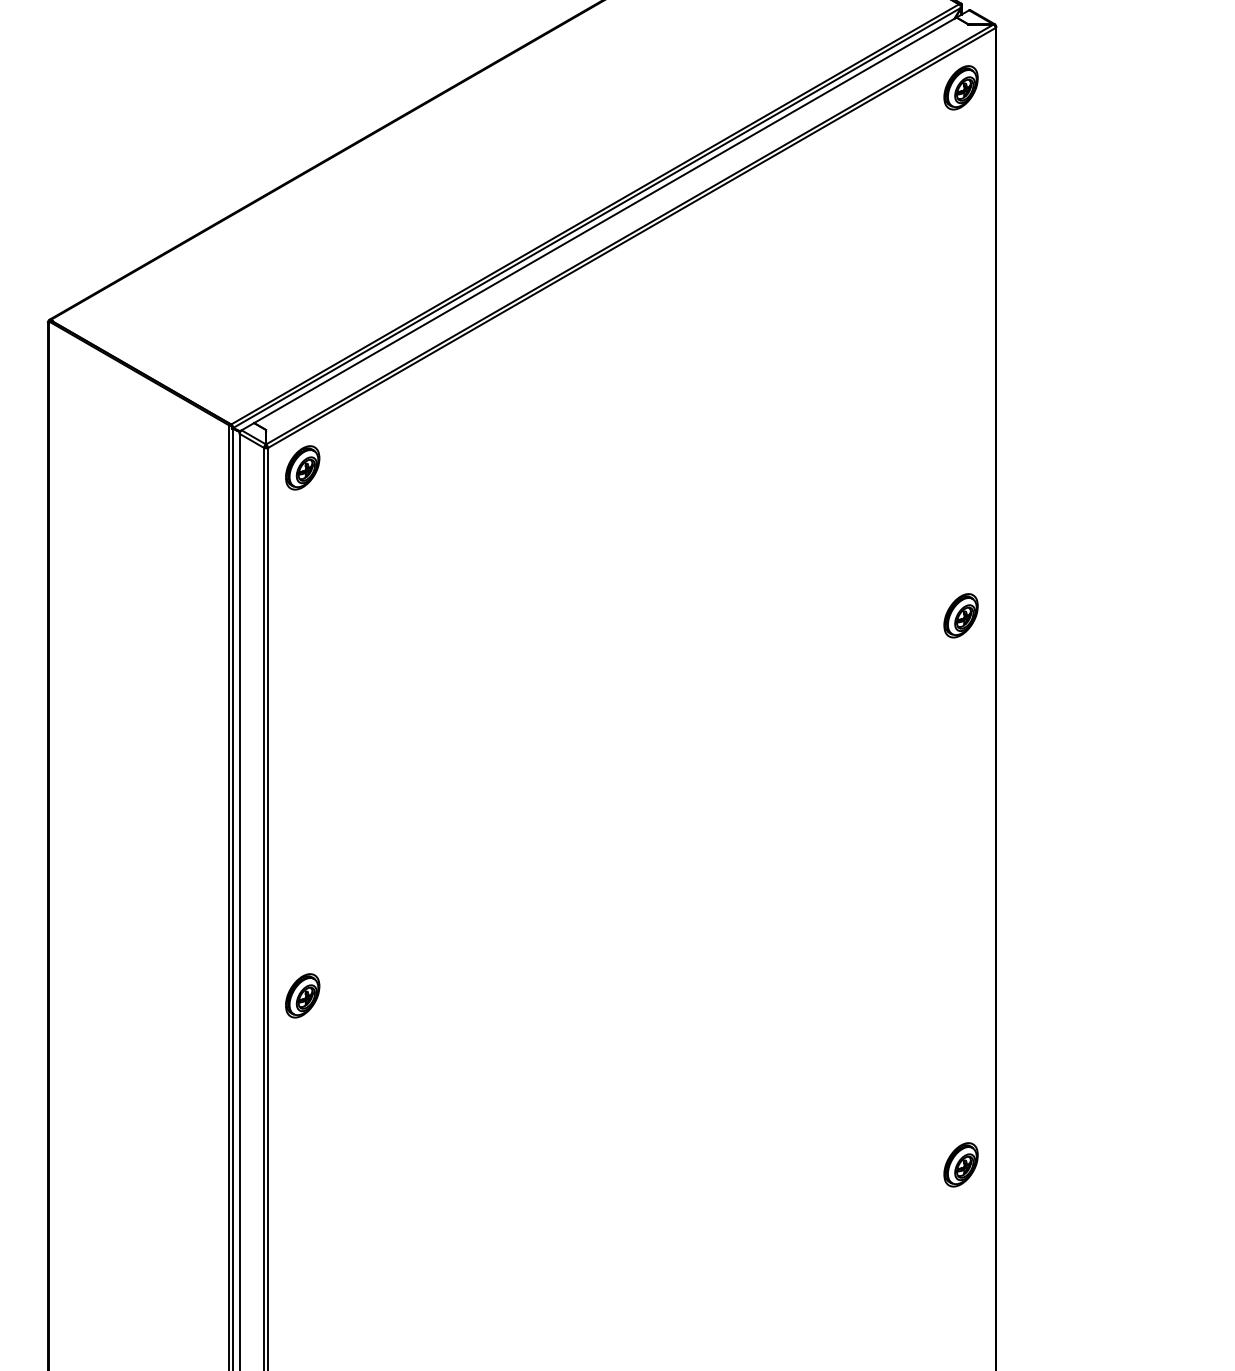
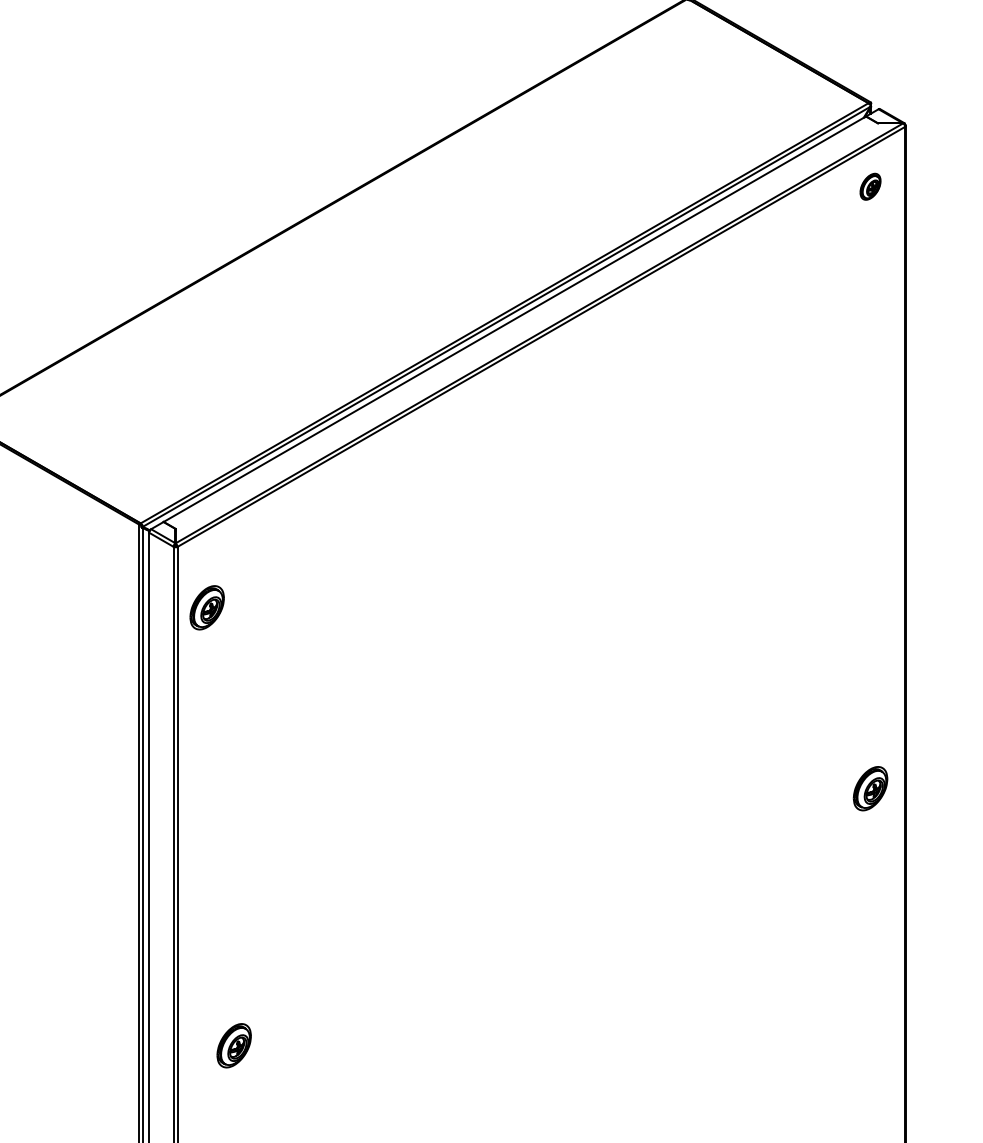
part: (960, 87) -> (870, 186), size x0.6
part: (302, 467) -> (207, 607), moved
part: (960, 615) -> (870, 788), moved
part: (302, 995) -> (234, 1045), moved

